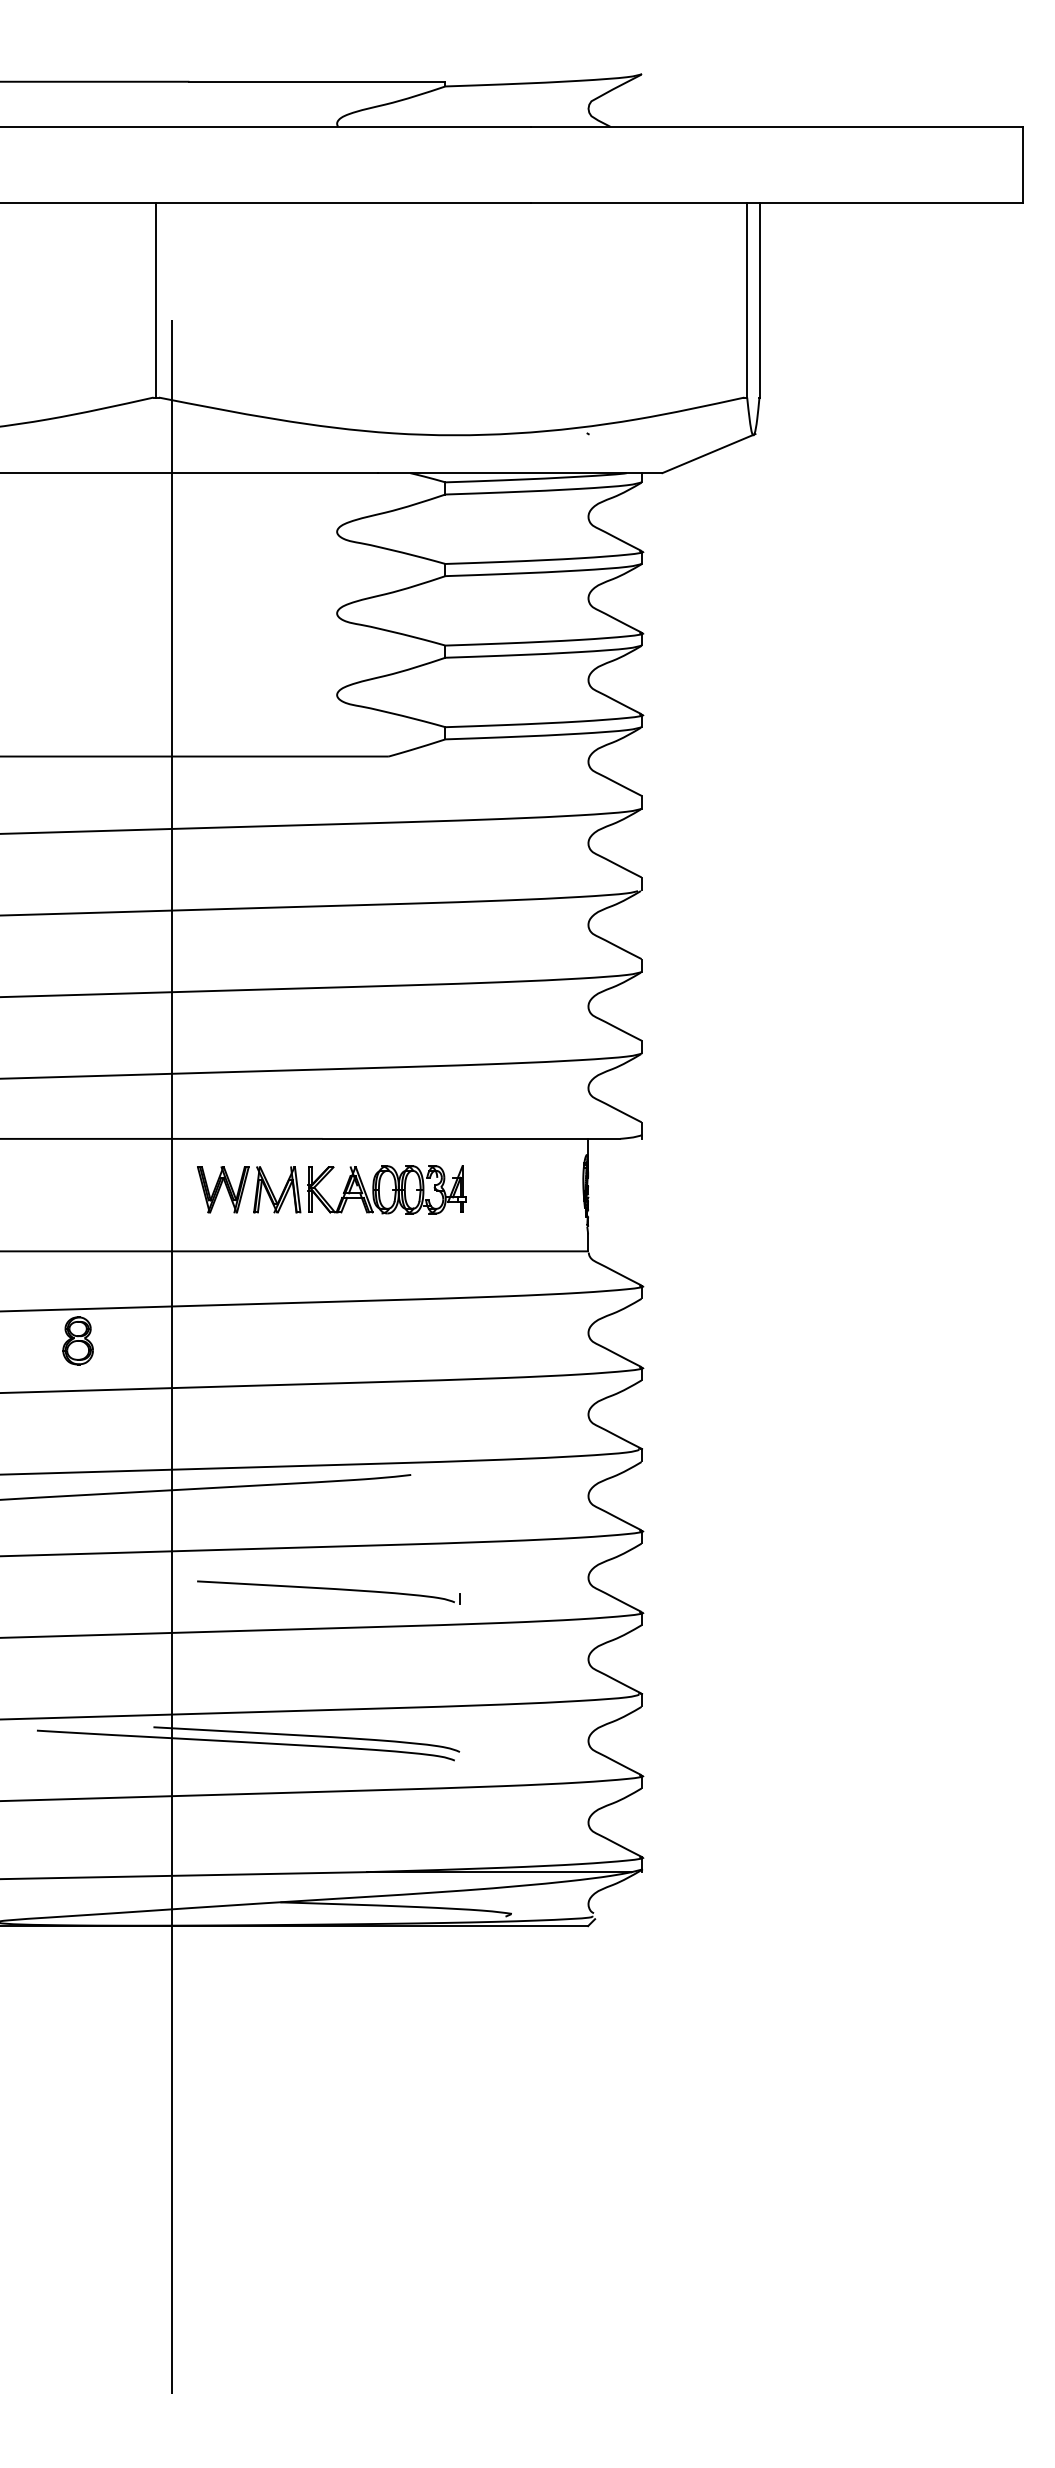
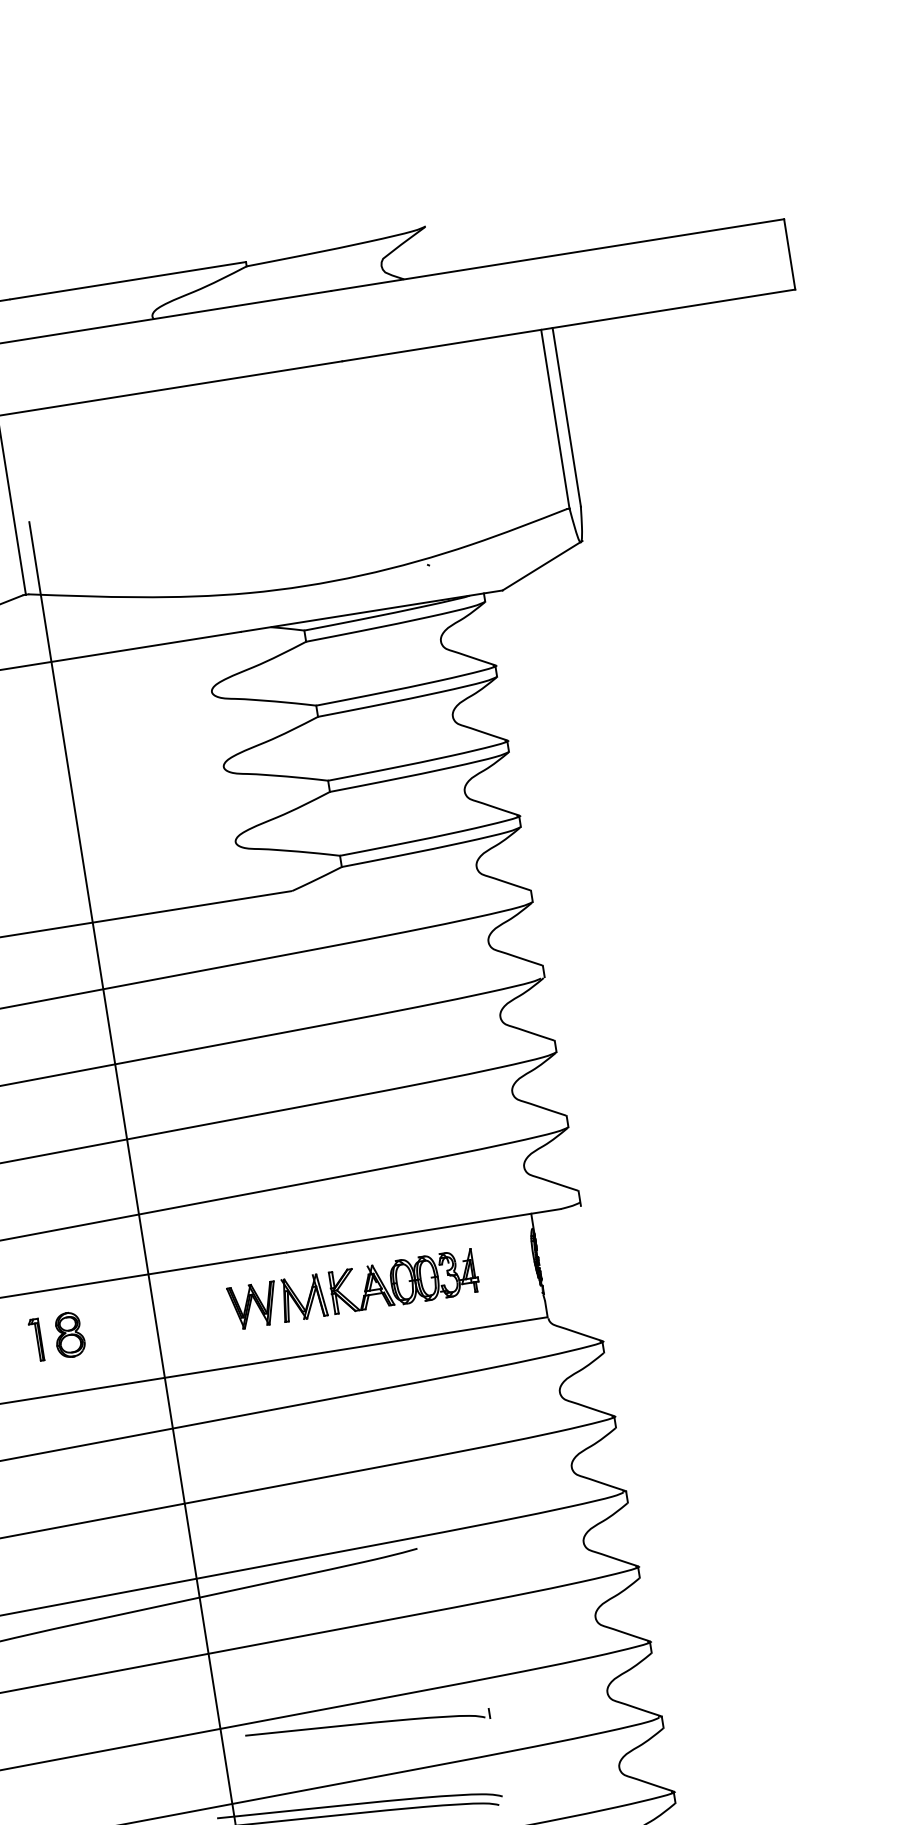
part: (41, 1189) -> (35, 1339), added
part: (322, 1195) -> (345, 1296), moved
part: (77, 1340) -> (68, 1334), moved
part: (328, 1592) -> (367, 1726), moved

